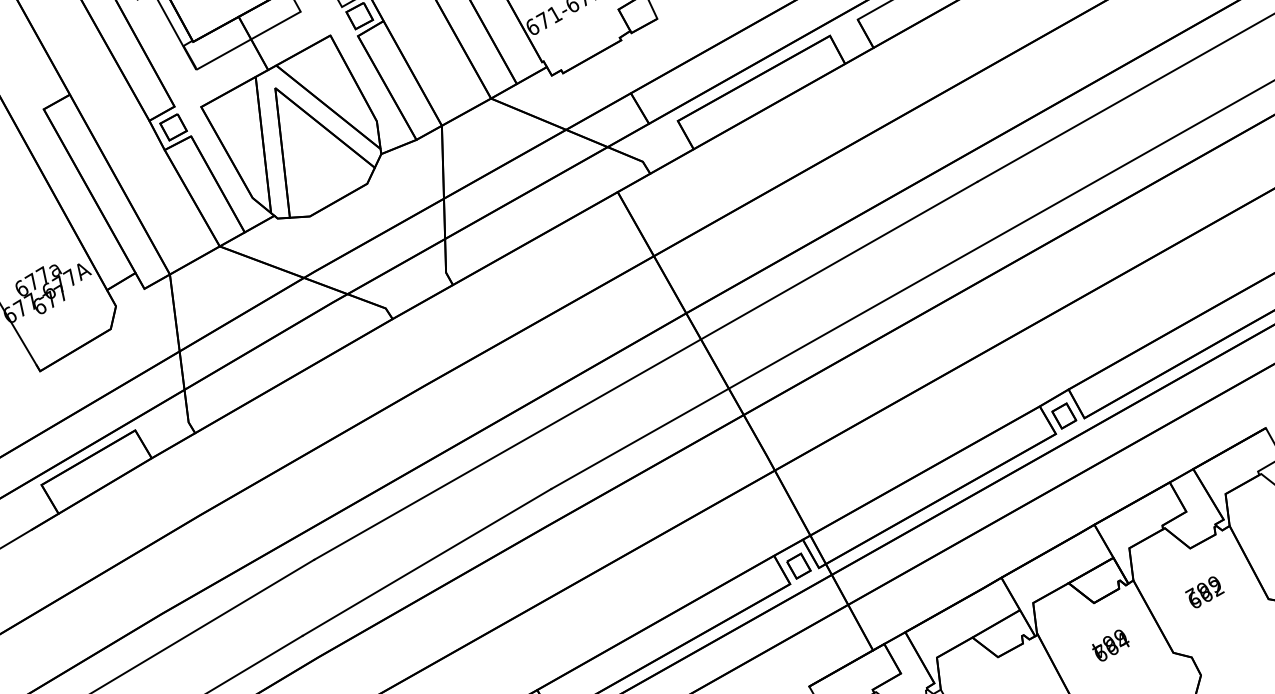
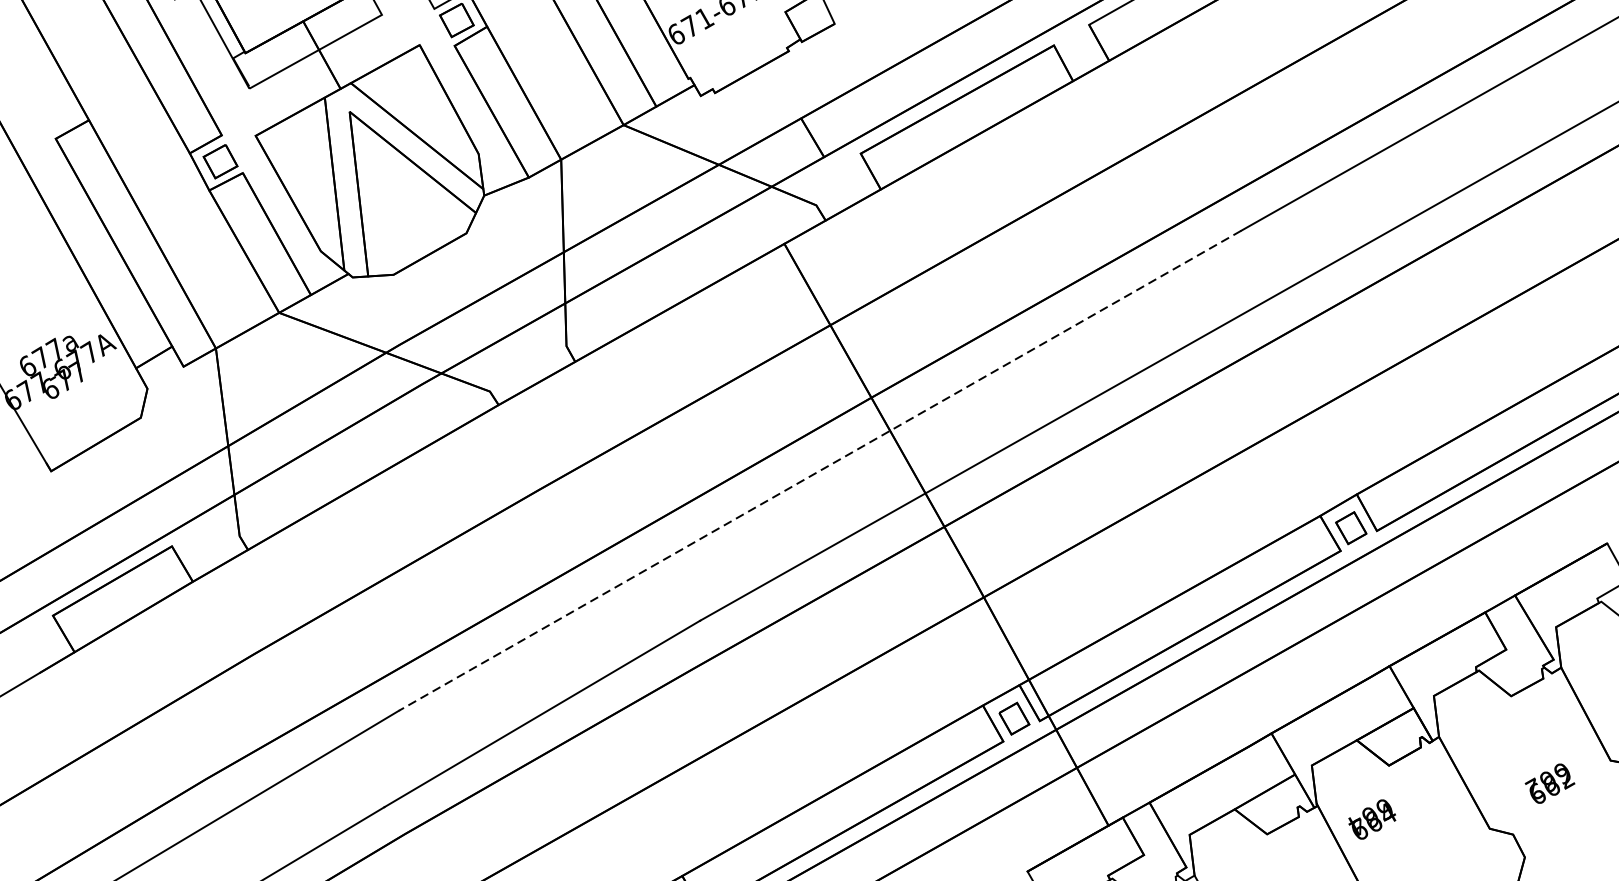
line: (645, 370) -> (819, 470), solid -> dashed
text: (1204, 592) -> (1549, 783), moved
text: (1110, 645) -> (1371, 819), moved

